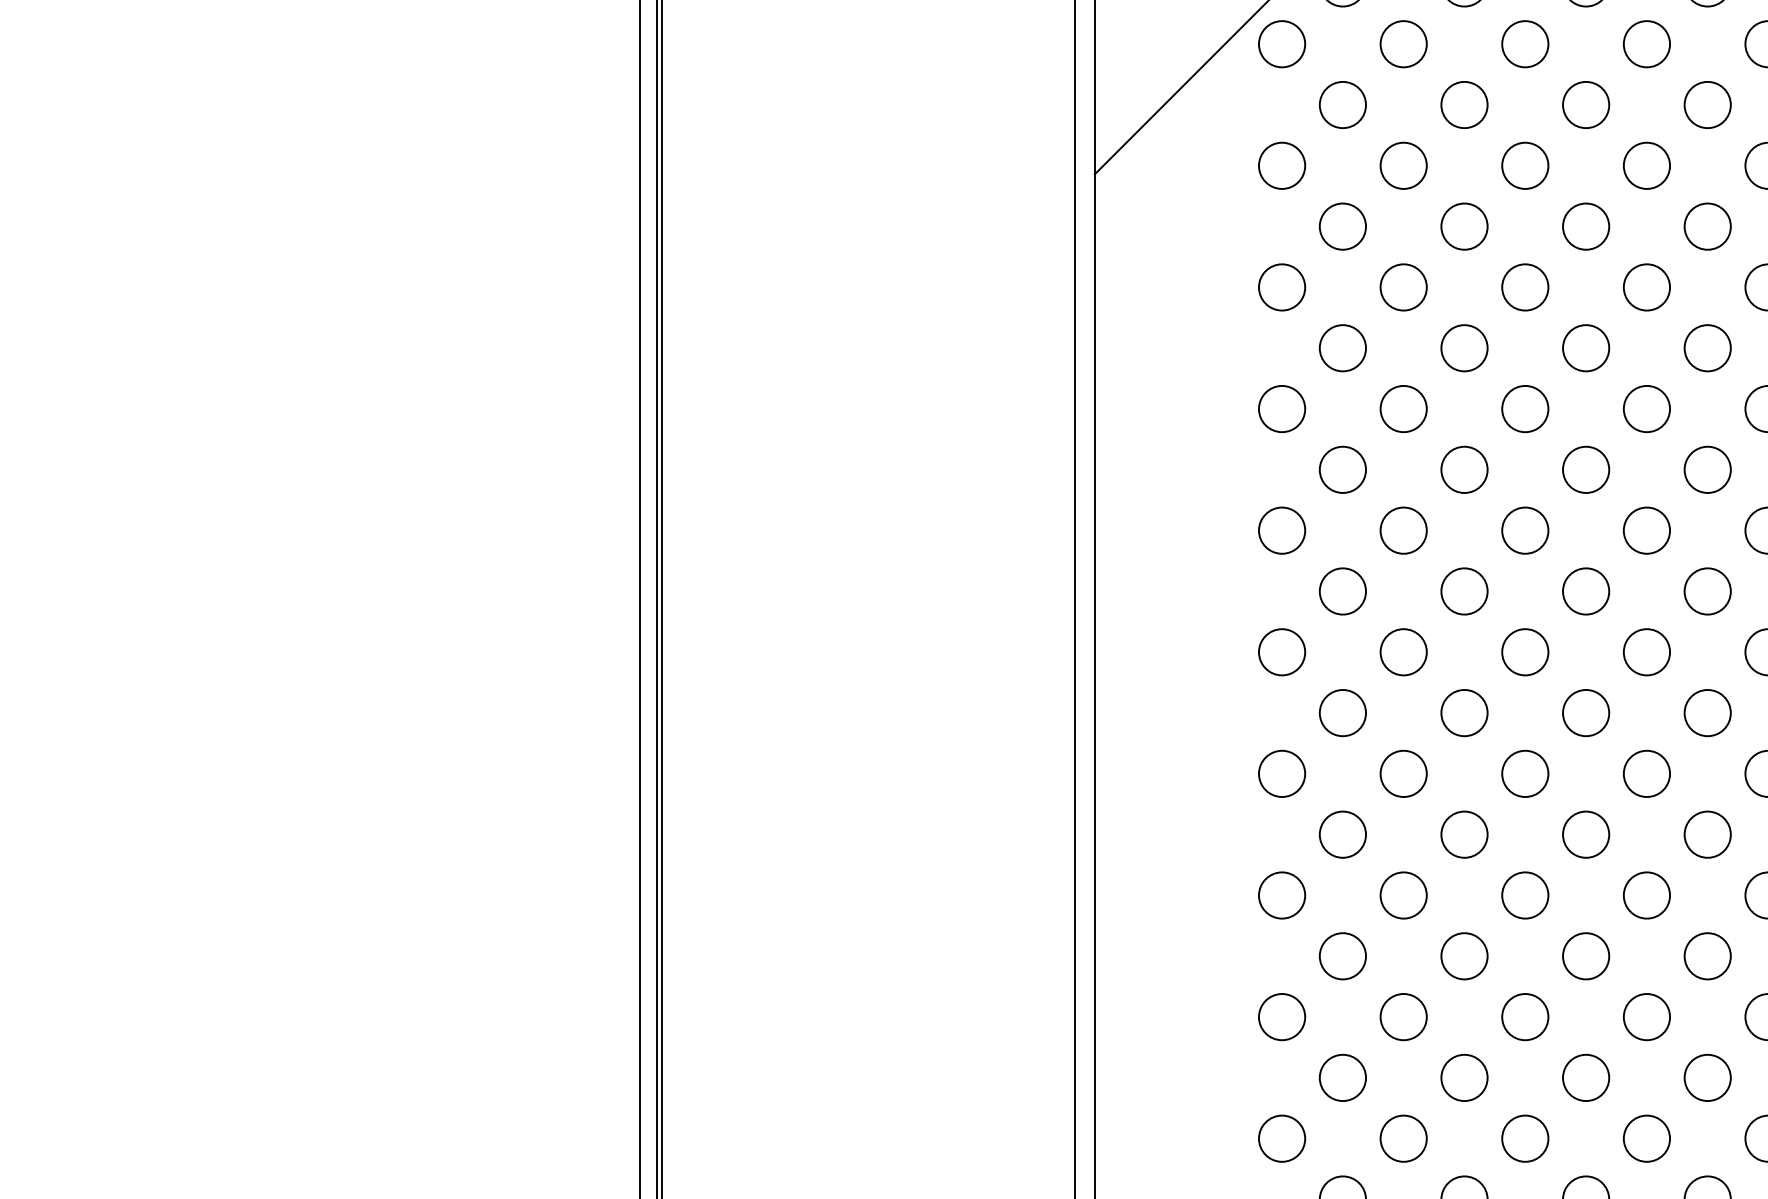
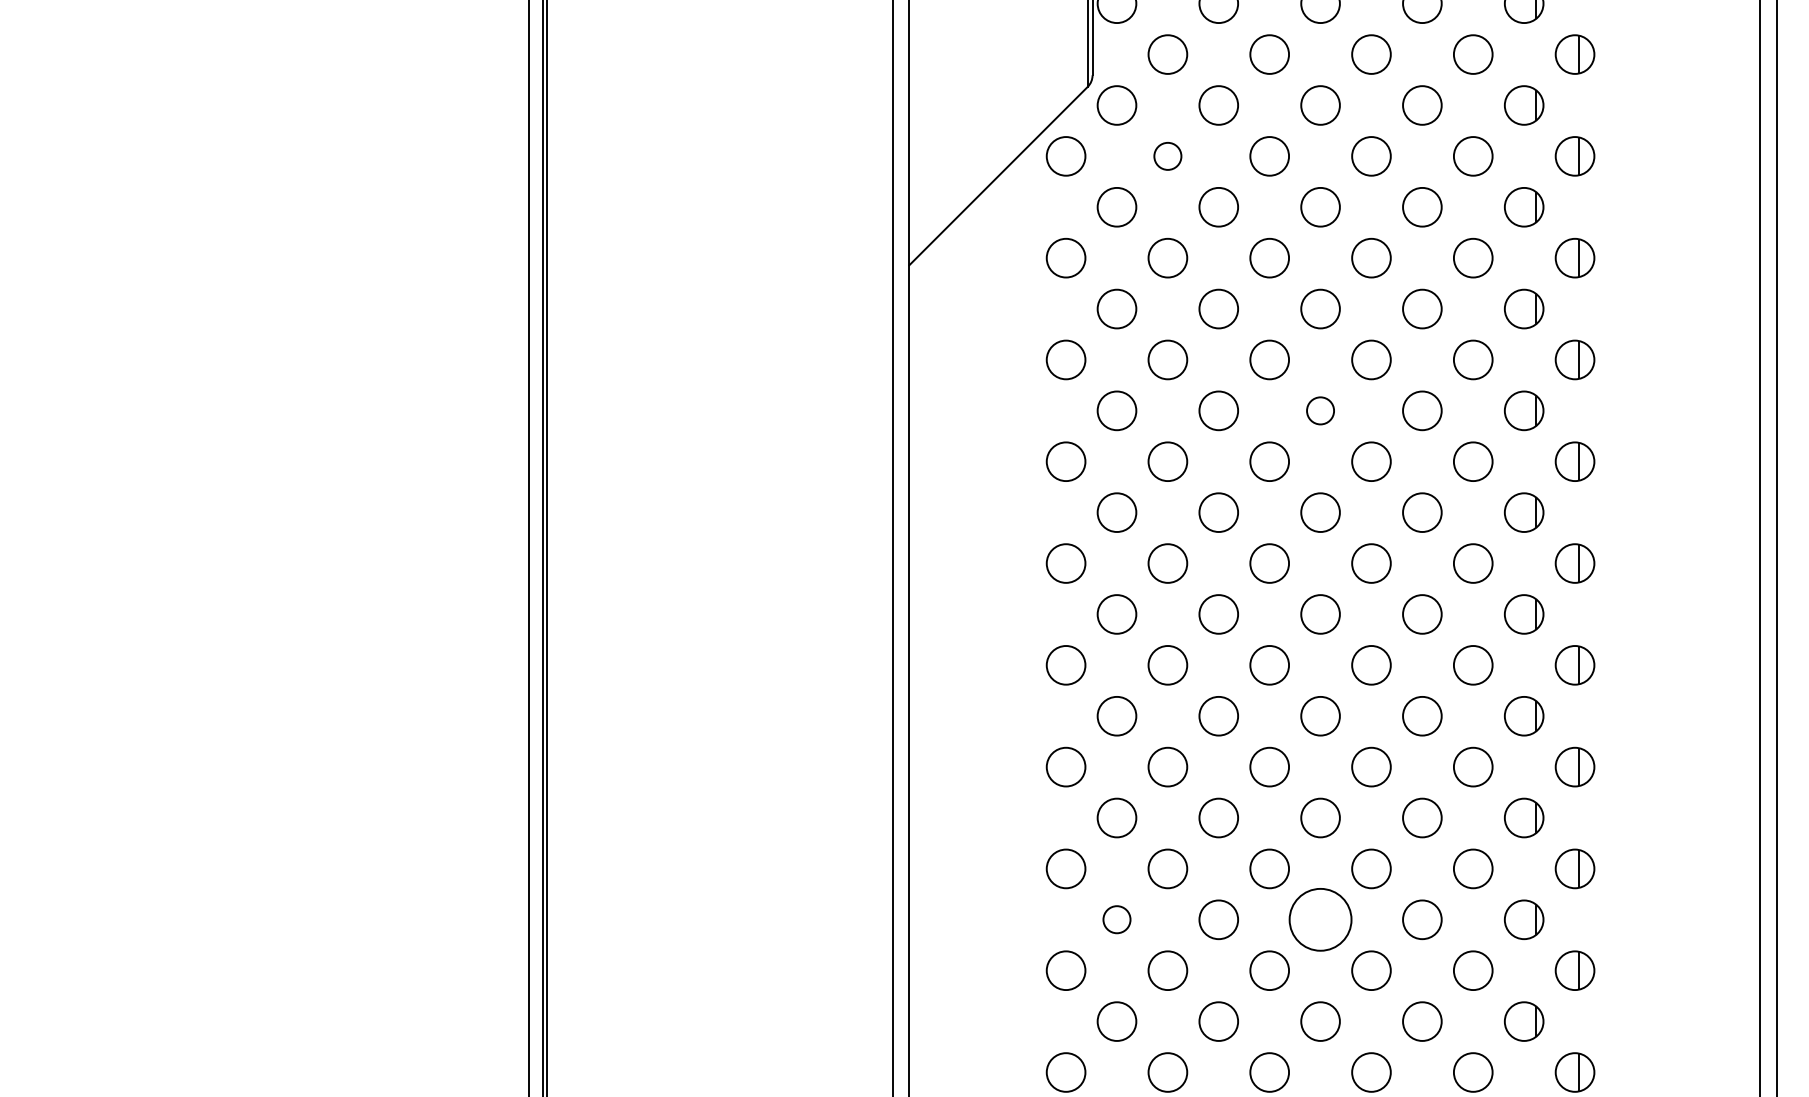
circle: (1403, 44) -> (1167, 156), size x0.7
circle: (1586, 347) -> (1320, 410), size x0.7
circle: (1342, 955) -> (1116, 919), size x0.7
circle: (1586, 955) -> (1320, 919), size x1.6

